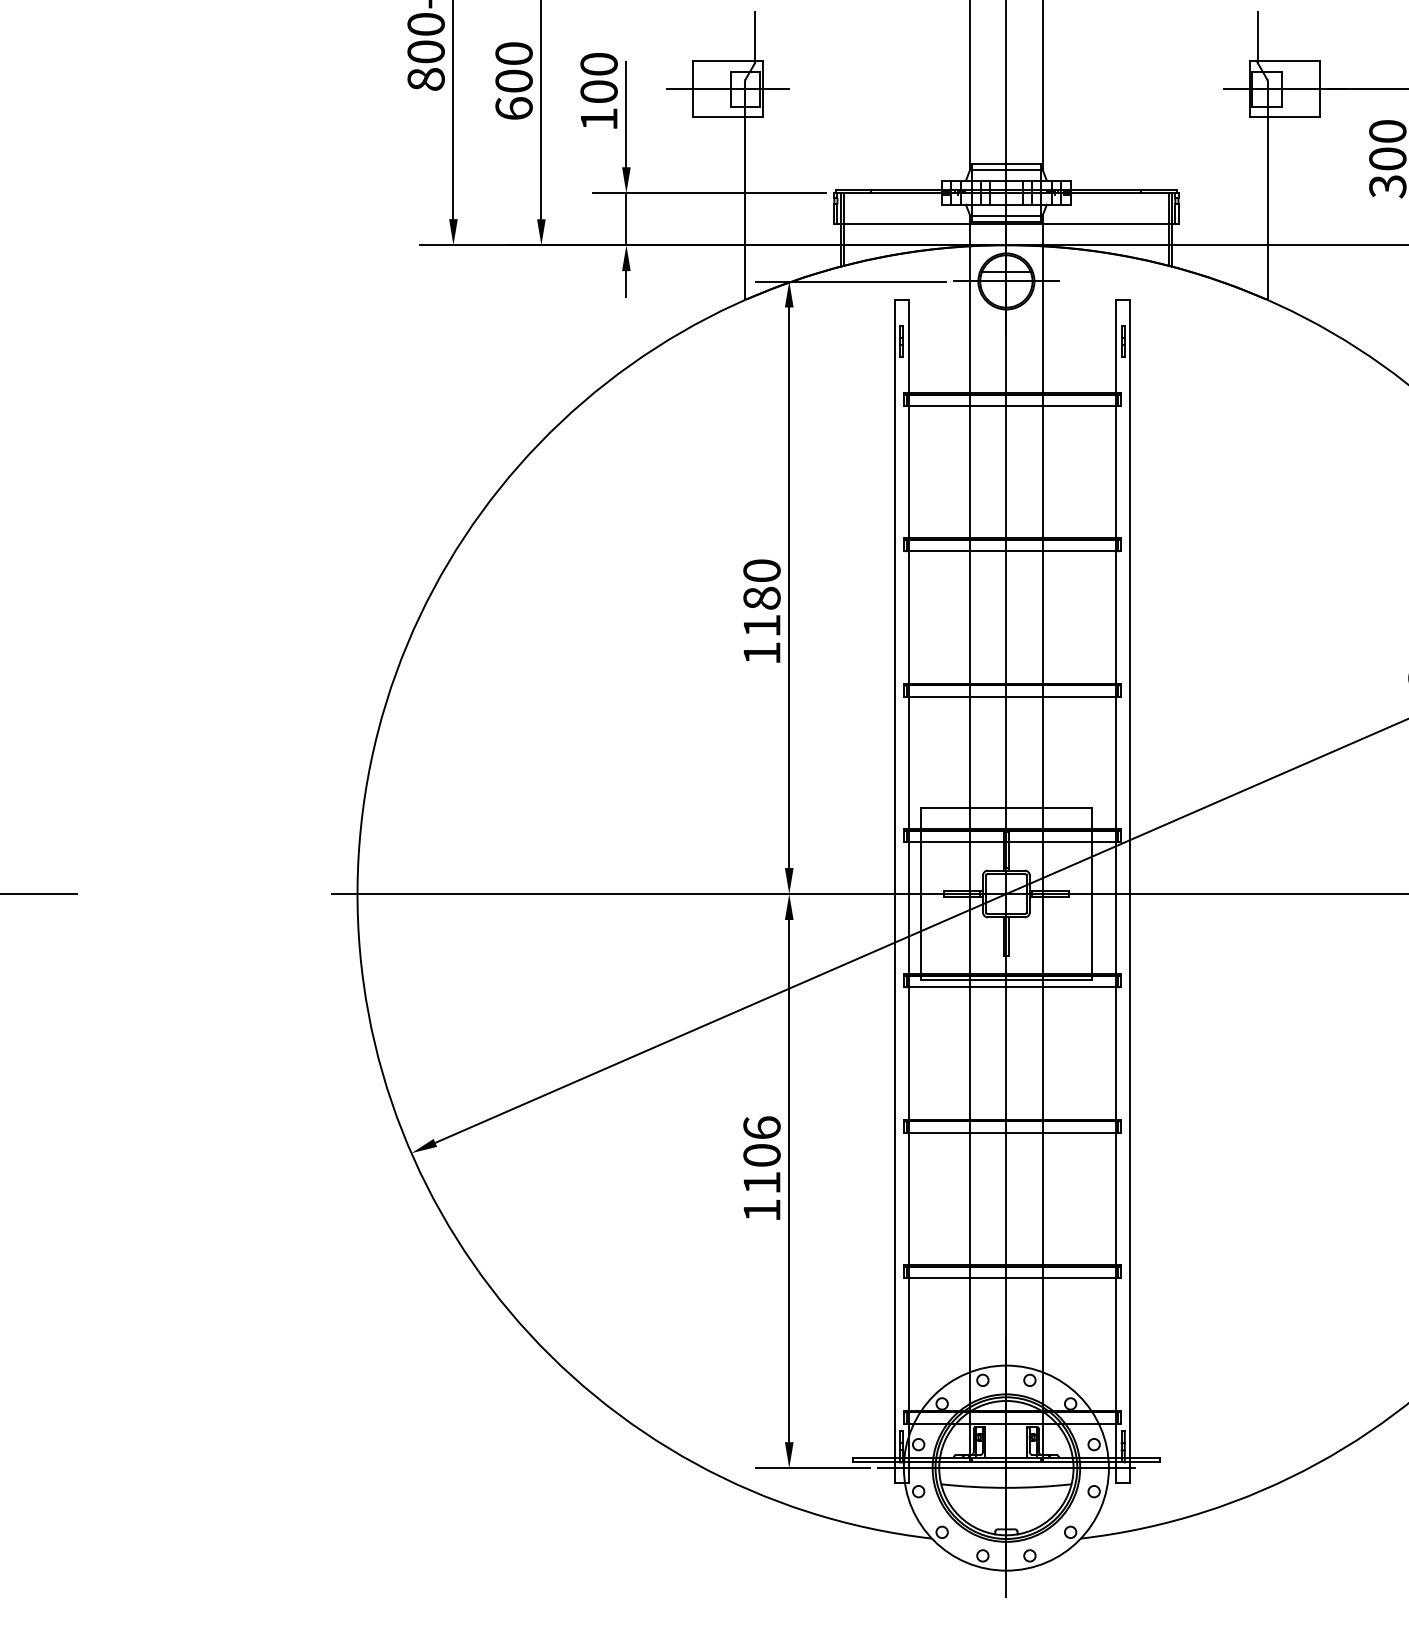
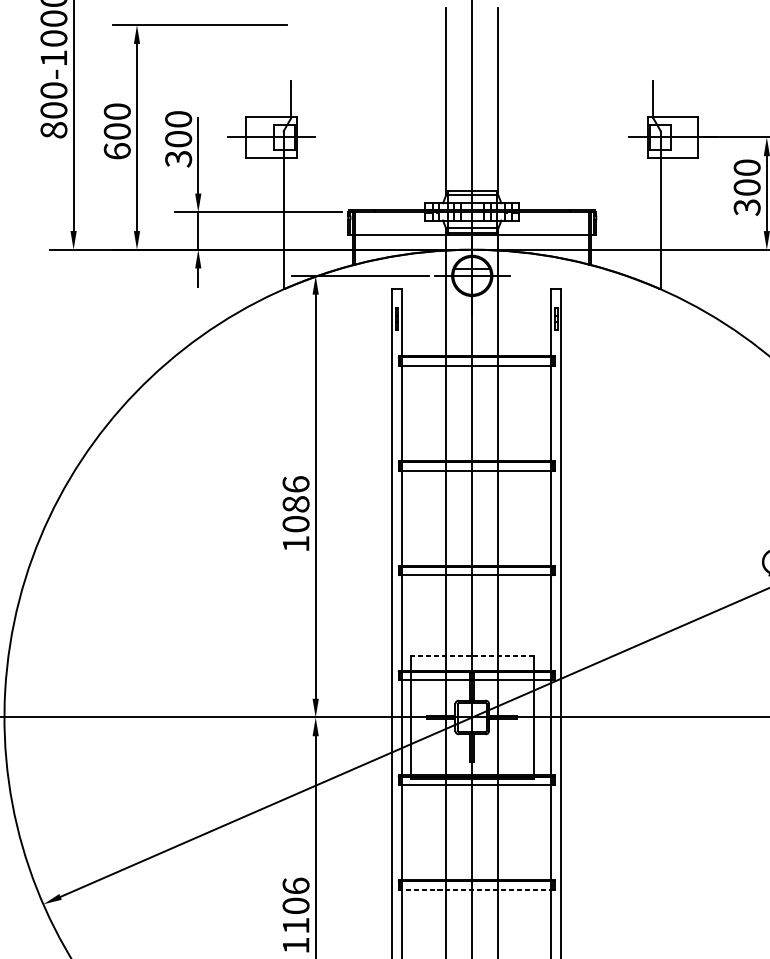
text: (598, 119) -> (178, 159), 100 -> 300
text: (761, 598) -> (295, 504), 1180 -> 1086
line: (1006, 808) -> (472, 655), solid -> dashed
line: (1012, 1132) -> (476, 889), solid -> dashed

